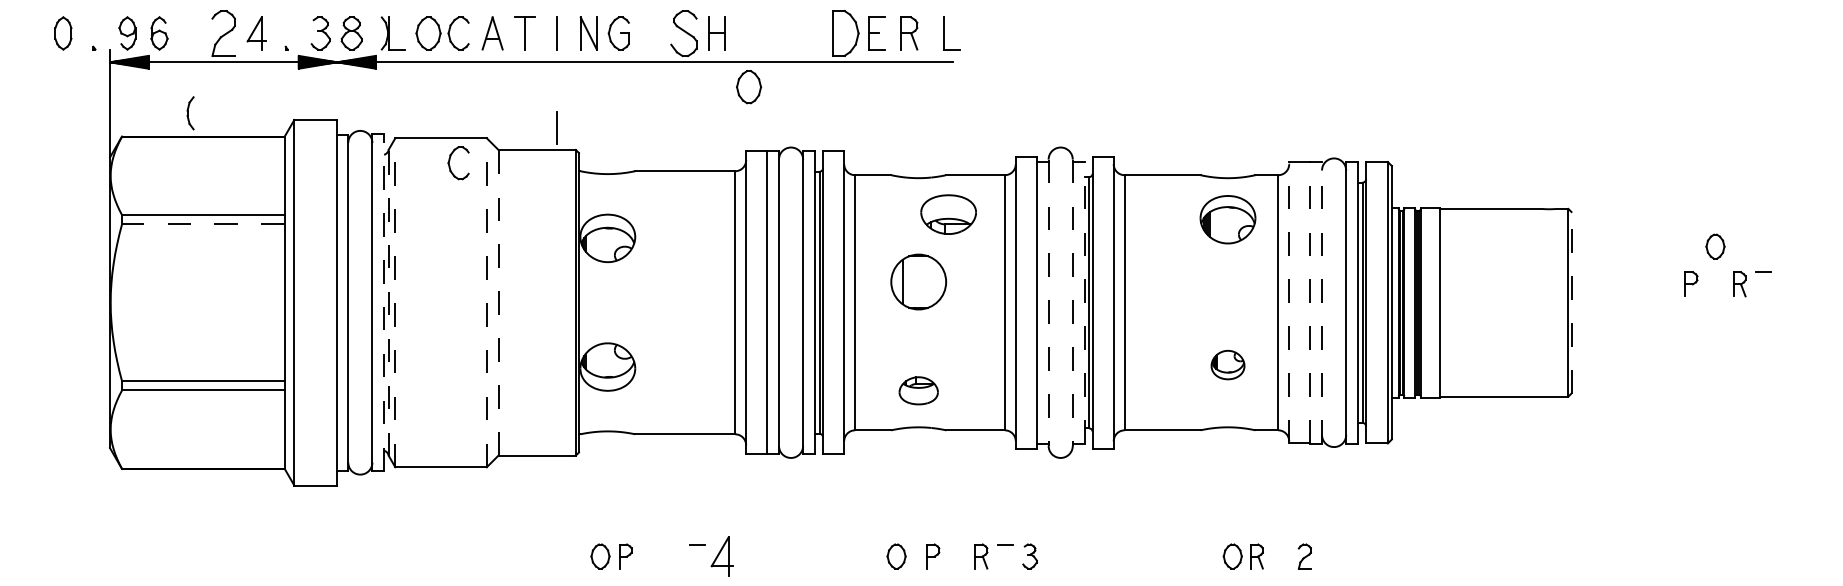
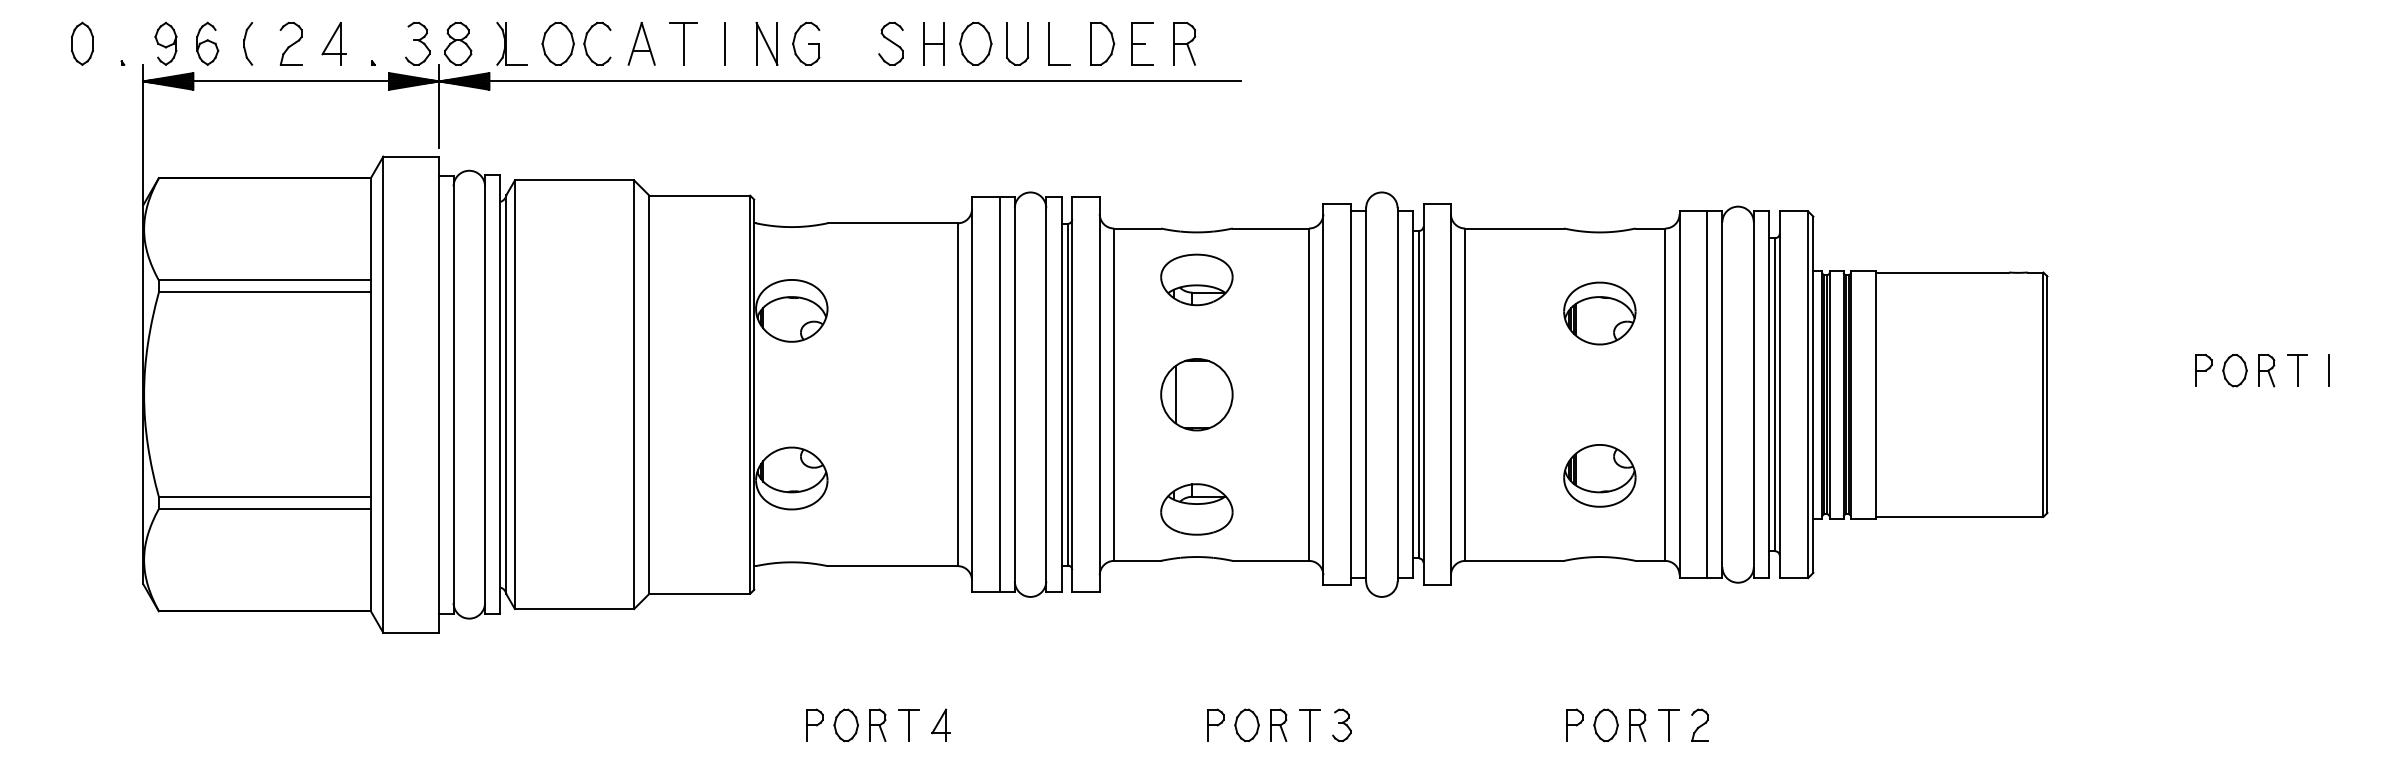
part: (223, 33) -> (290, 43), size x0.71
part: (683, 33) -> (890, 43), size x0.71
part: (773, 33) -> (1007, 43), added
part: (846, 33) -> (1102, 43), size x0.71
part: (944, 33) -> (1049, 43), moved
line: (337, 81) -> (439, 106), added
part: (748, 86) -> (975, 43), moved
part: (190, 113) -> (248, 43), moved
line: (556, 127) -> (724, 166), removed
part: (450, 160) -> (586, 209), removed
part: (948, 214) -> (1196, 279), moved
part: (1227, 219) -> (1599, 313), moved
line: (203, 224) -> (264, 292), dashed -> solid
part: (1715, 246) -> (2234, 370), moved
part: (918, 281) -> (1196, 394), moved
line: (1763, 284) -> (2297, 370), added
line: (1787, 284) -> (2328, 370), added
line: (384, 302) -> (500, 394), dashed -> solid
line: (388, 302) -> (506, 394), dashed -> solid
line: (394, 302) -> (514, 394), dashed -> solid
line: (487, 302) -> (634, 394), dashed -> solid
line: (498, 302) -> (649, 394), dashed -> solid
line: (1048, 302) -> (1366, 394), dashed -> solid
line: (1072, 302) -> (1397, 394), dashed -> solid
line: (1084, 302) -> (1412, 394), dashed -> solid
line: (1289, 302) -> (1679, 394), dashed -> solid
line: (1310, 302) -> (1707, 394), dashed -> solid
line: (1322, 302) -> (1722, 394), dashed -> solid
line: (1571, 302) -> (2047, 394), dashed -> solid
part: (1227, 364) -> (1599, 475), size x1.67
part: (918, 390) -> (1196, 509), size x1.43
part: (673, 555) -> (877, 724), added
part: (721, 555) -> (940, 724), size x0.62
part: (1208, 555) -> (1574, 724), added
part: (599, 556) -> (845, 725), moved
line: (697, 556) -> (908, 725), added
part: (896, 556) -> (1246, 725), moved
line: (1005, 556) -> (1309, 725), added
part: (1280, 556) -> (1668, 725), added

